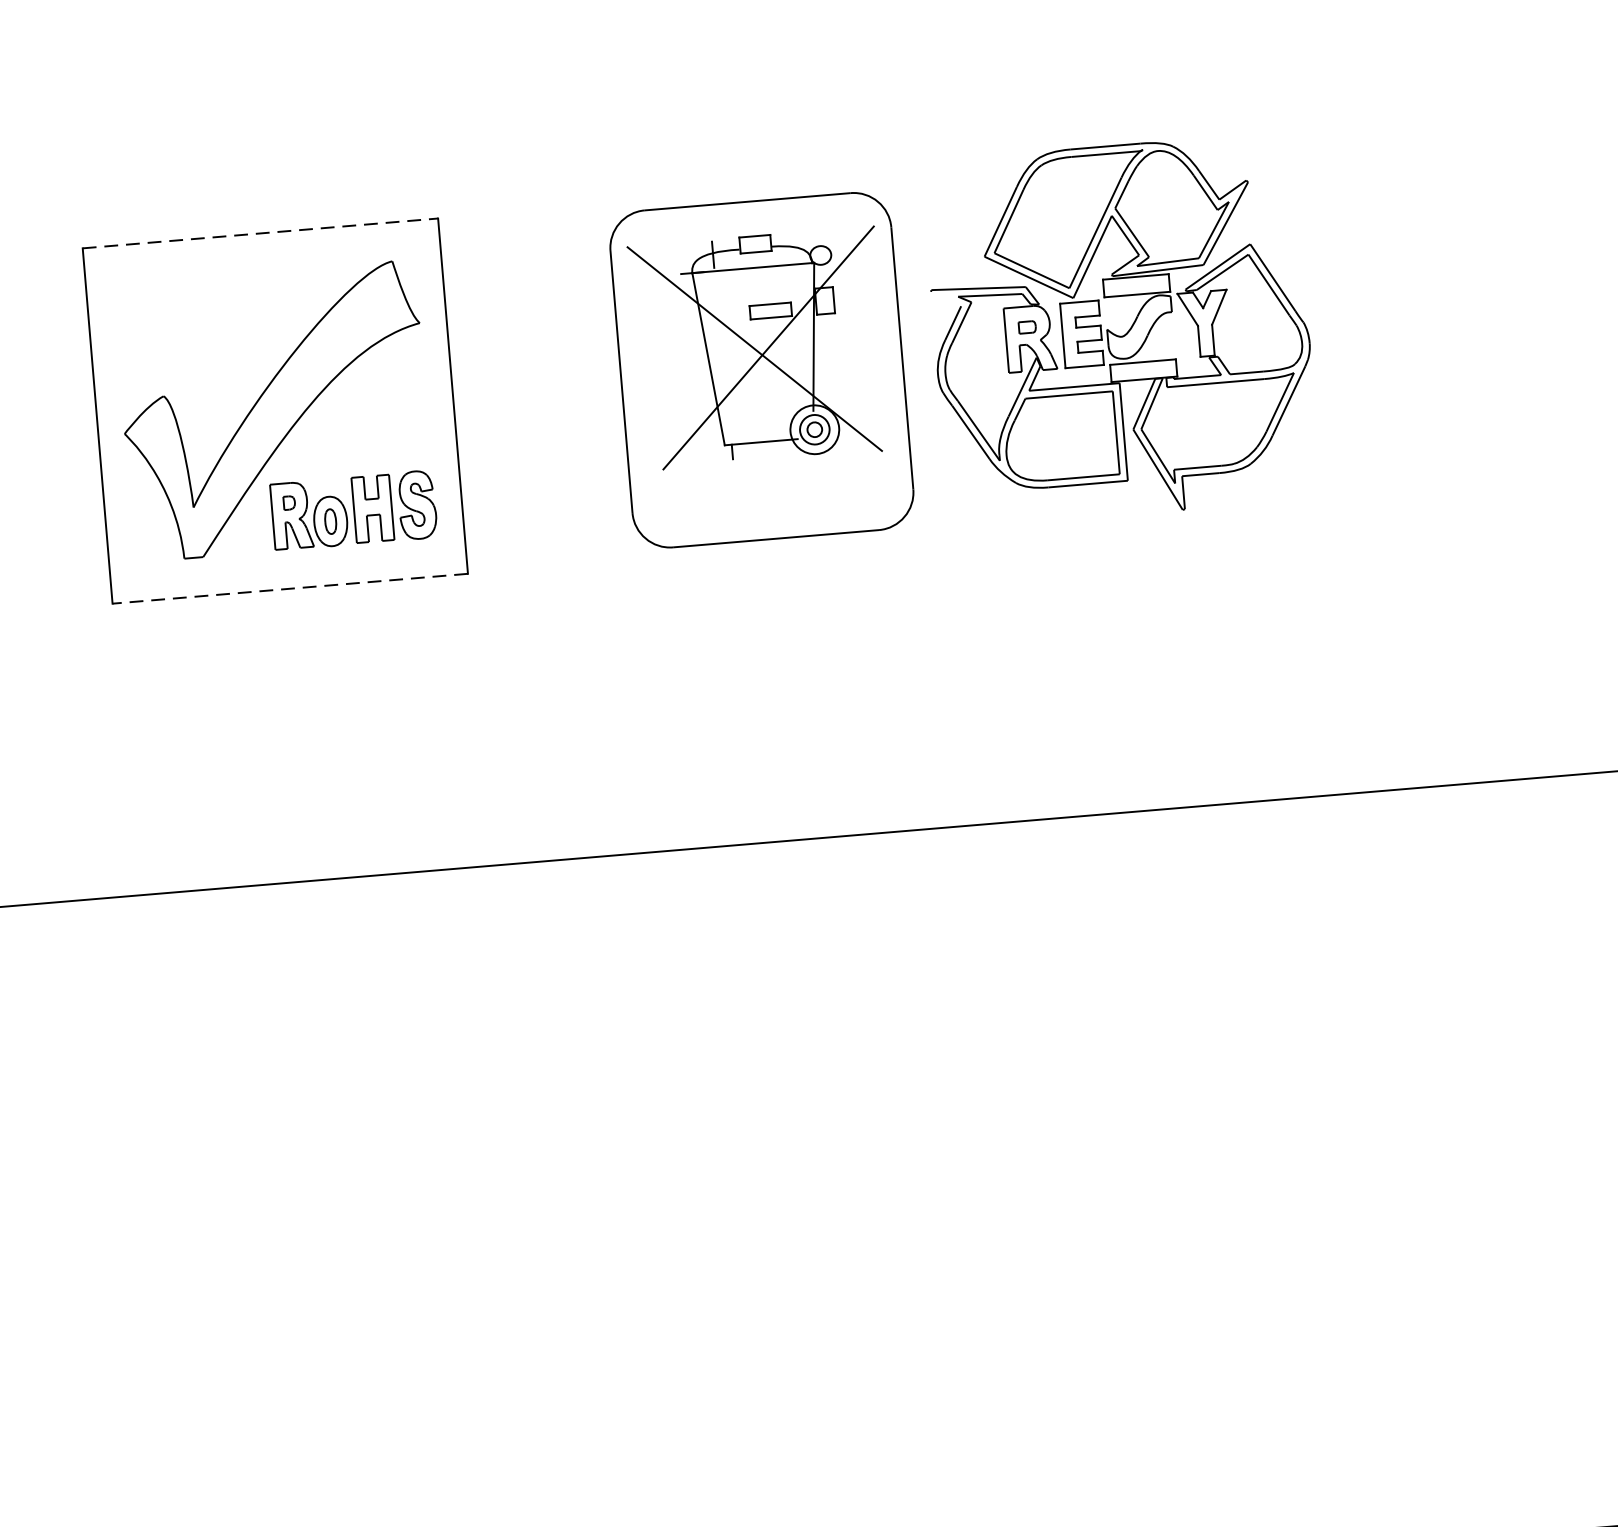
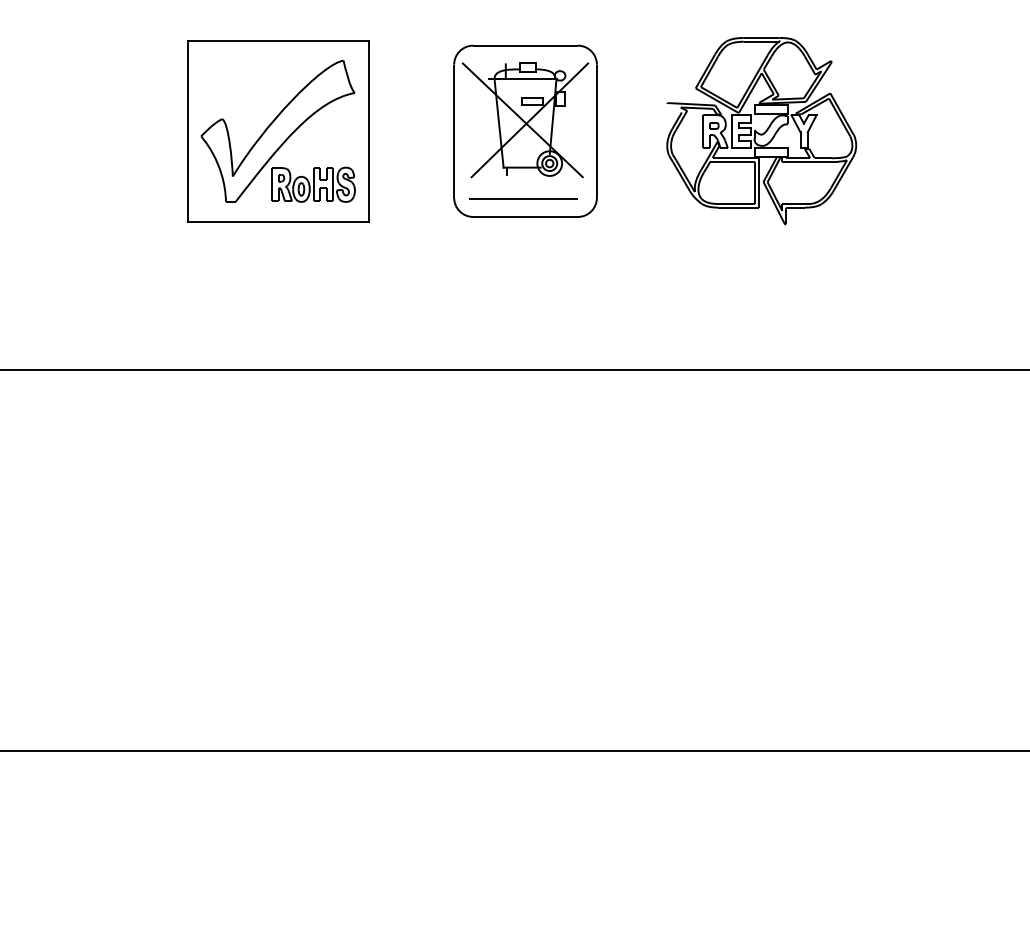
line: (261, 234) -> (278, 41), dashed -> solid
part: (1120, 330) -> (761, 131), moved
line: (769, 504) -> (523, 199), added
line: (288, 588) -> (277, 221), dashed -> solid

